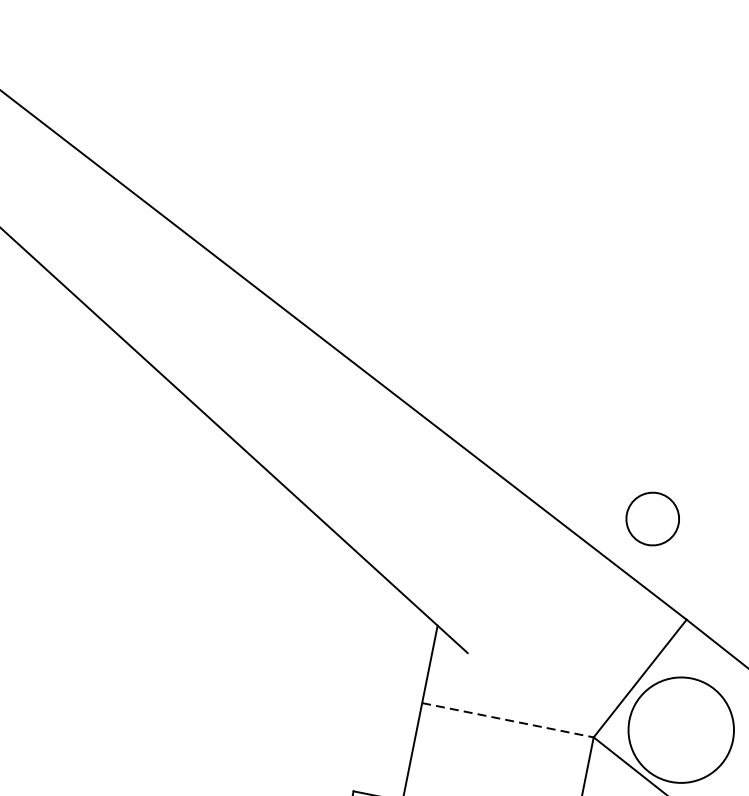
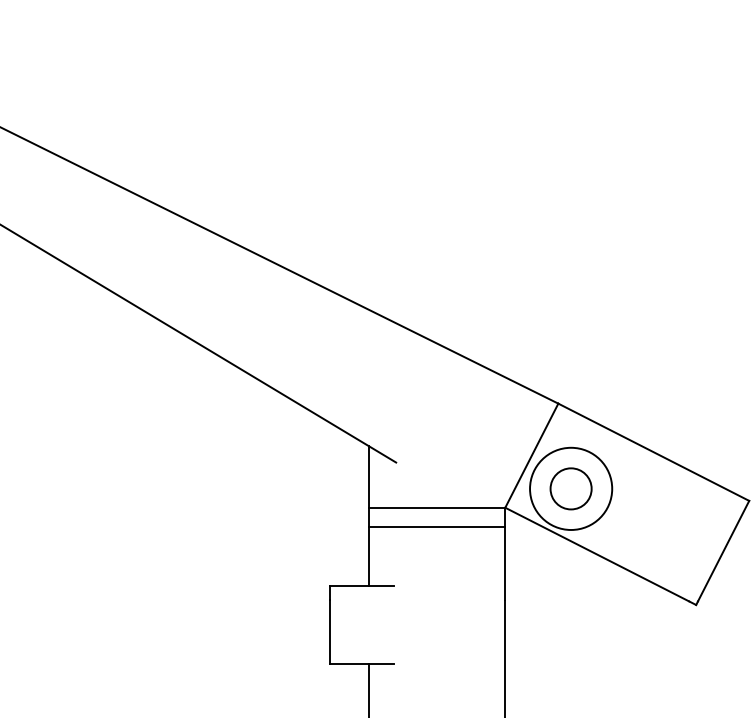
circle: (652, 518) -> (570, 488), moved
line: (508, 720) -> (437, 507), dashed -> solid
line: (503, 745) -> (437, 527), added

